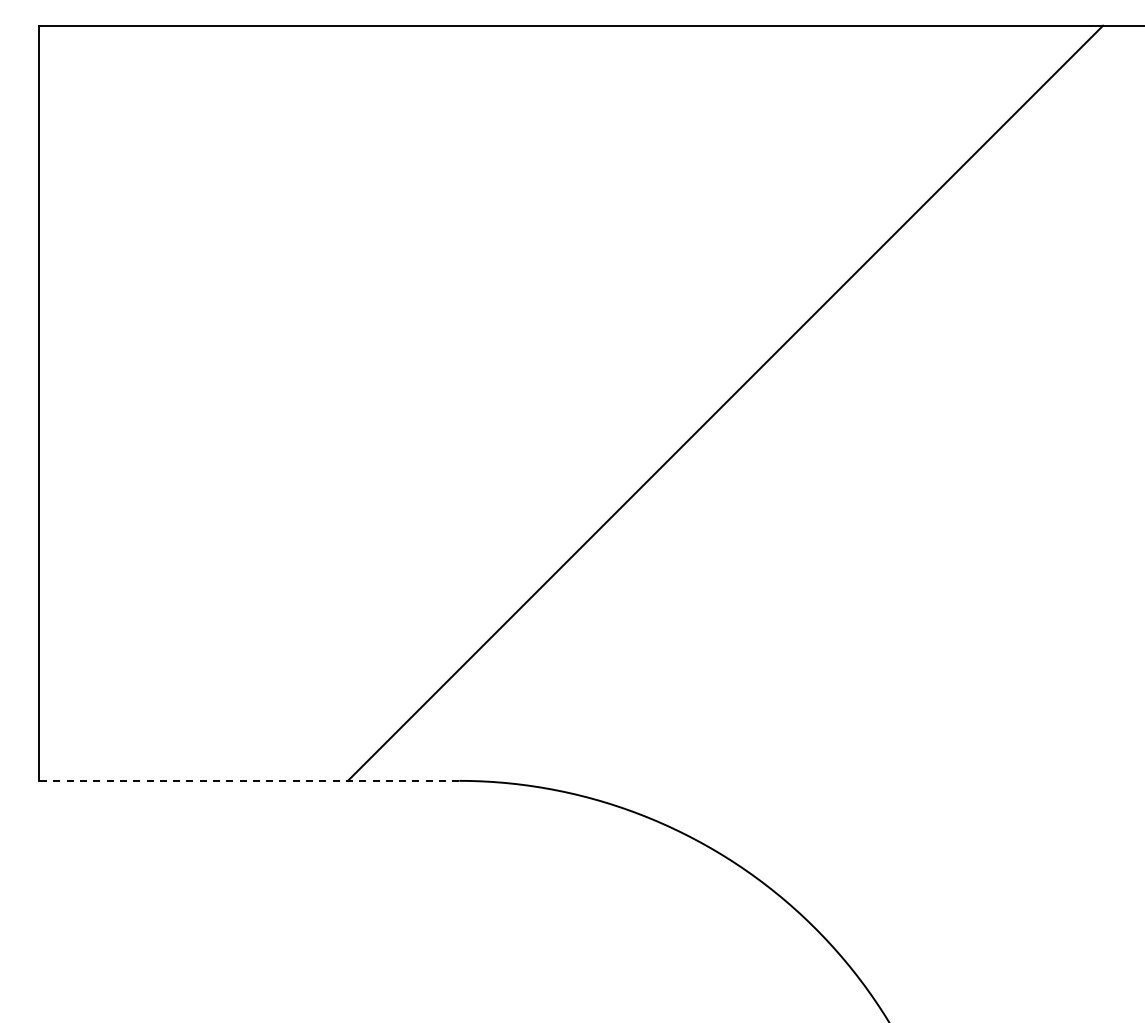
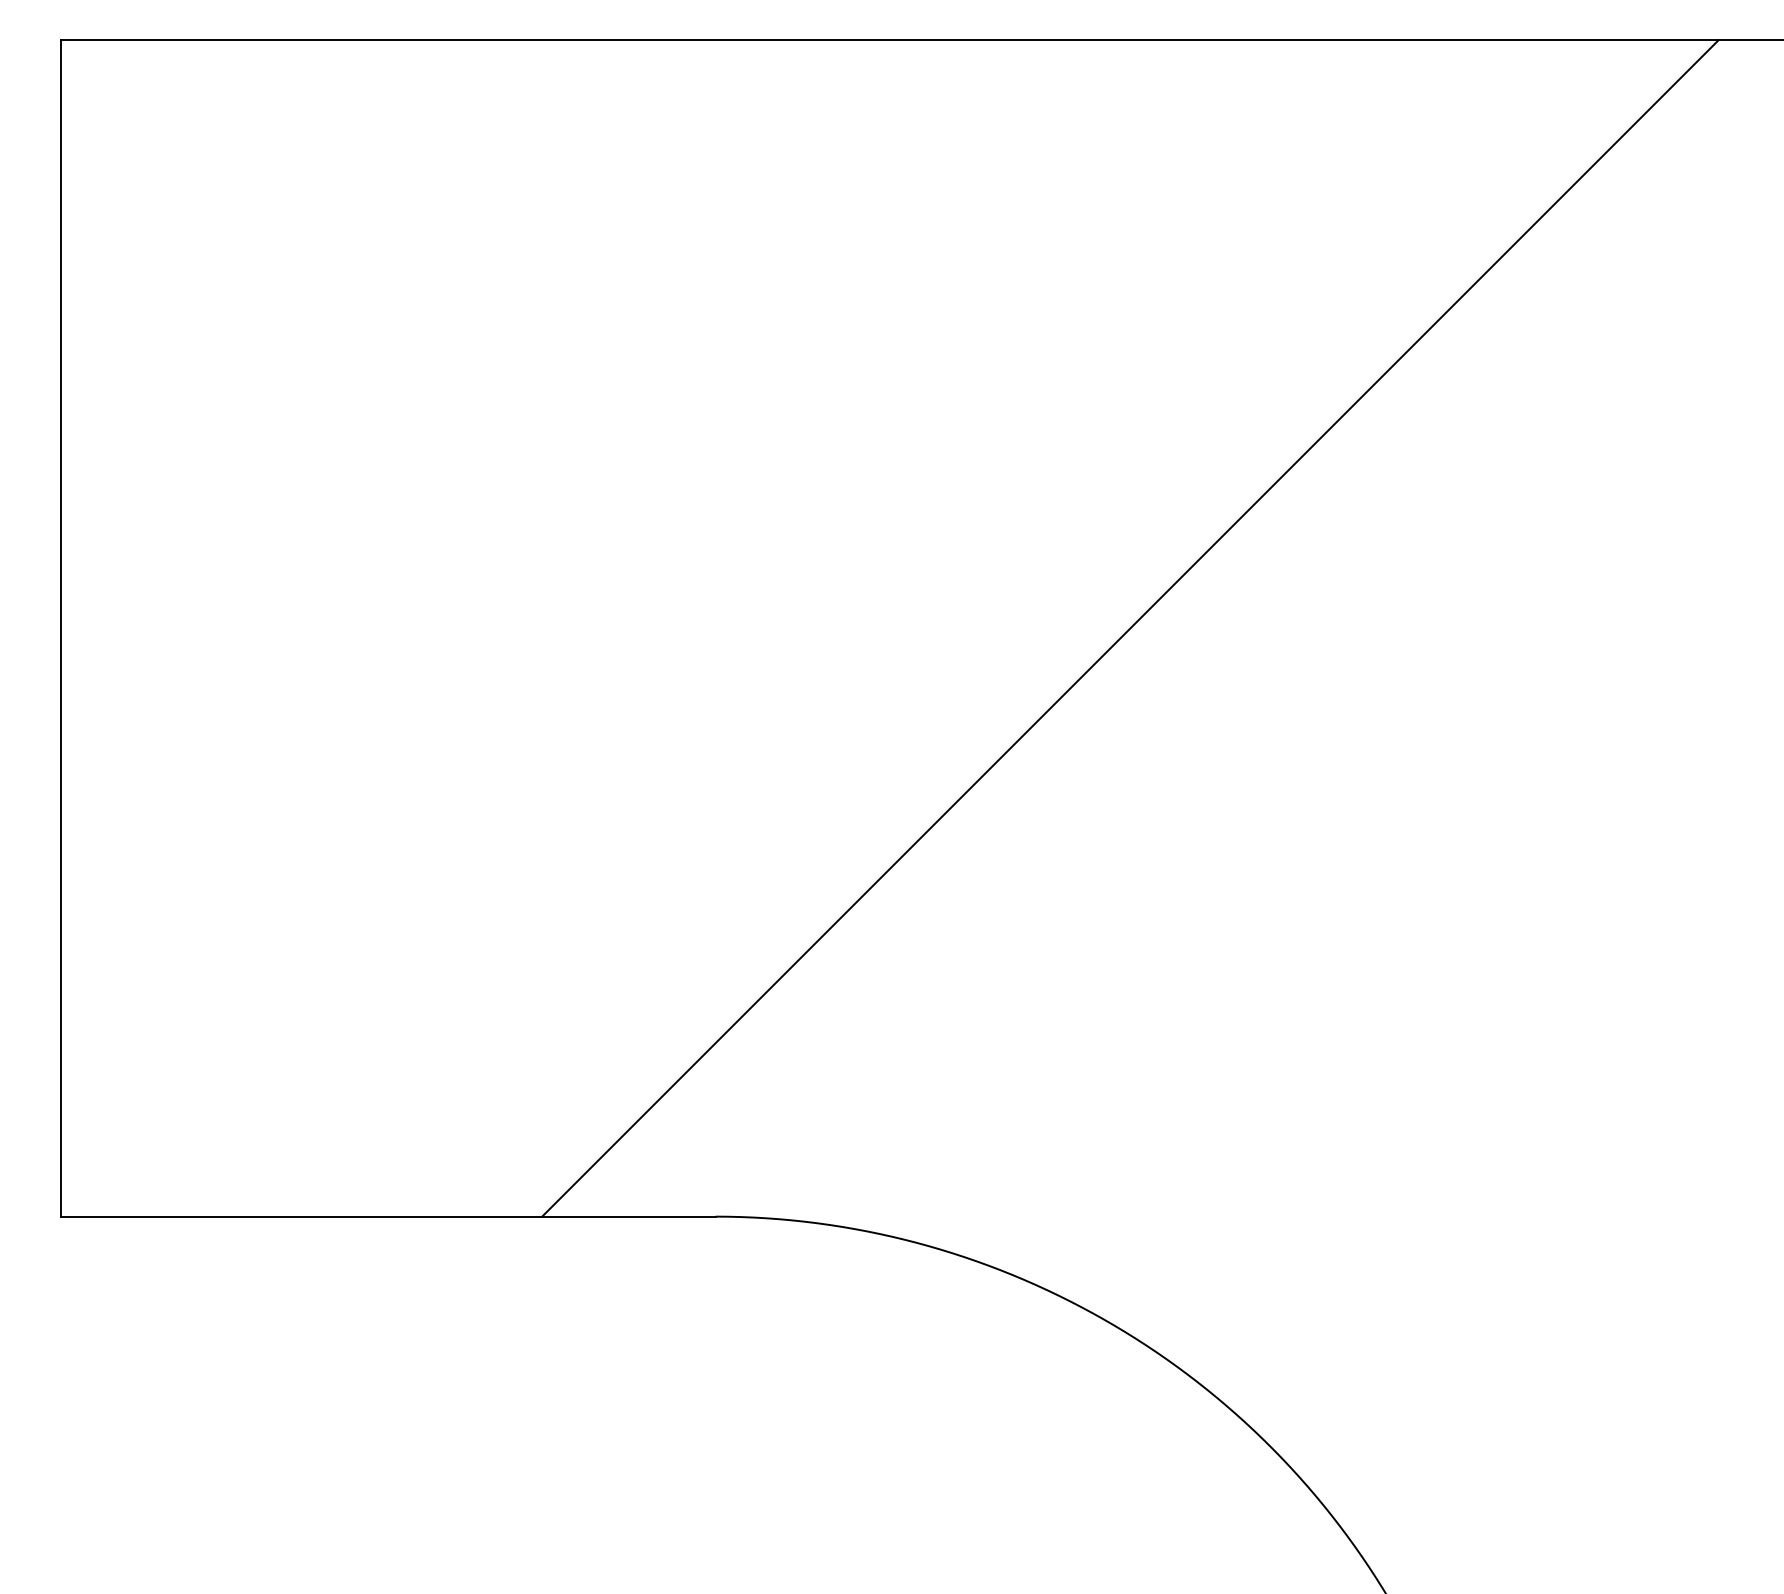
line: (249, 780) -> (388, 1216), dashed -> solid

